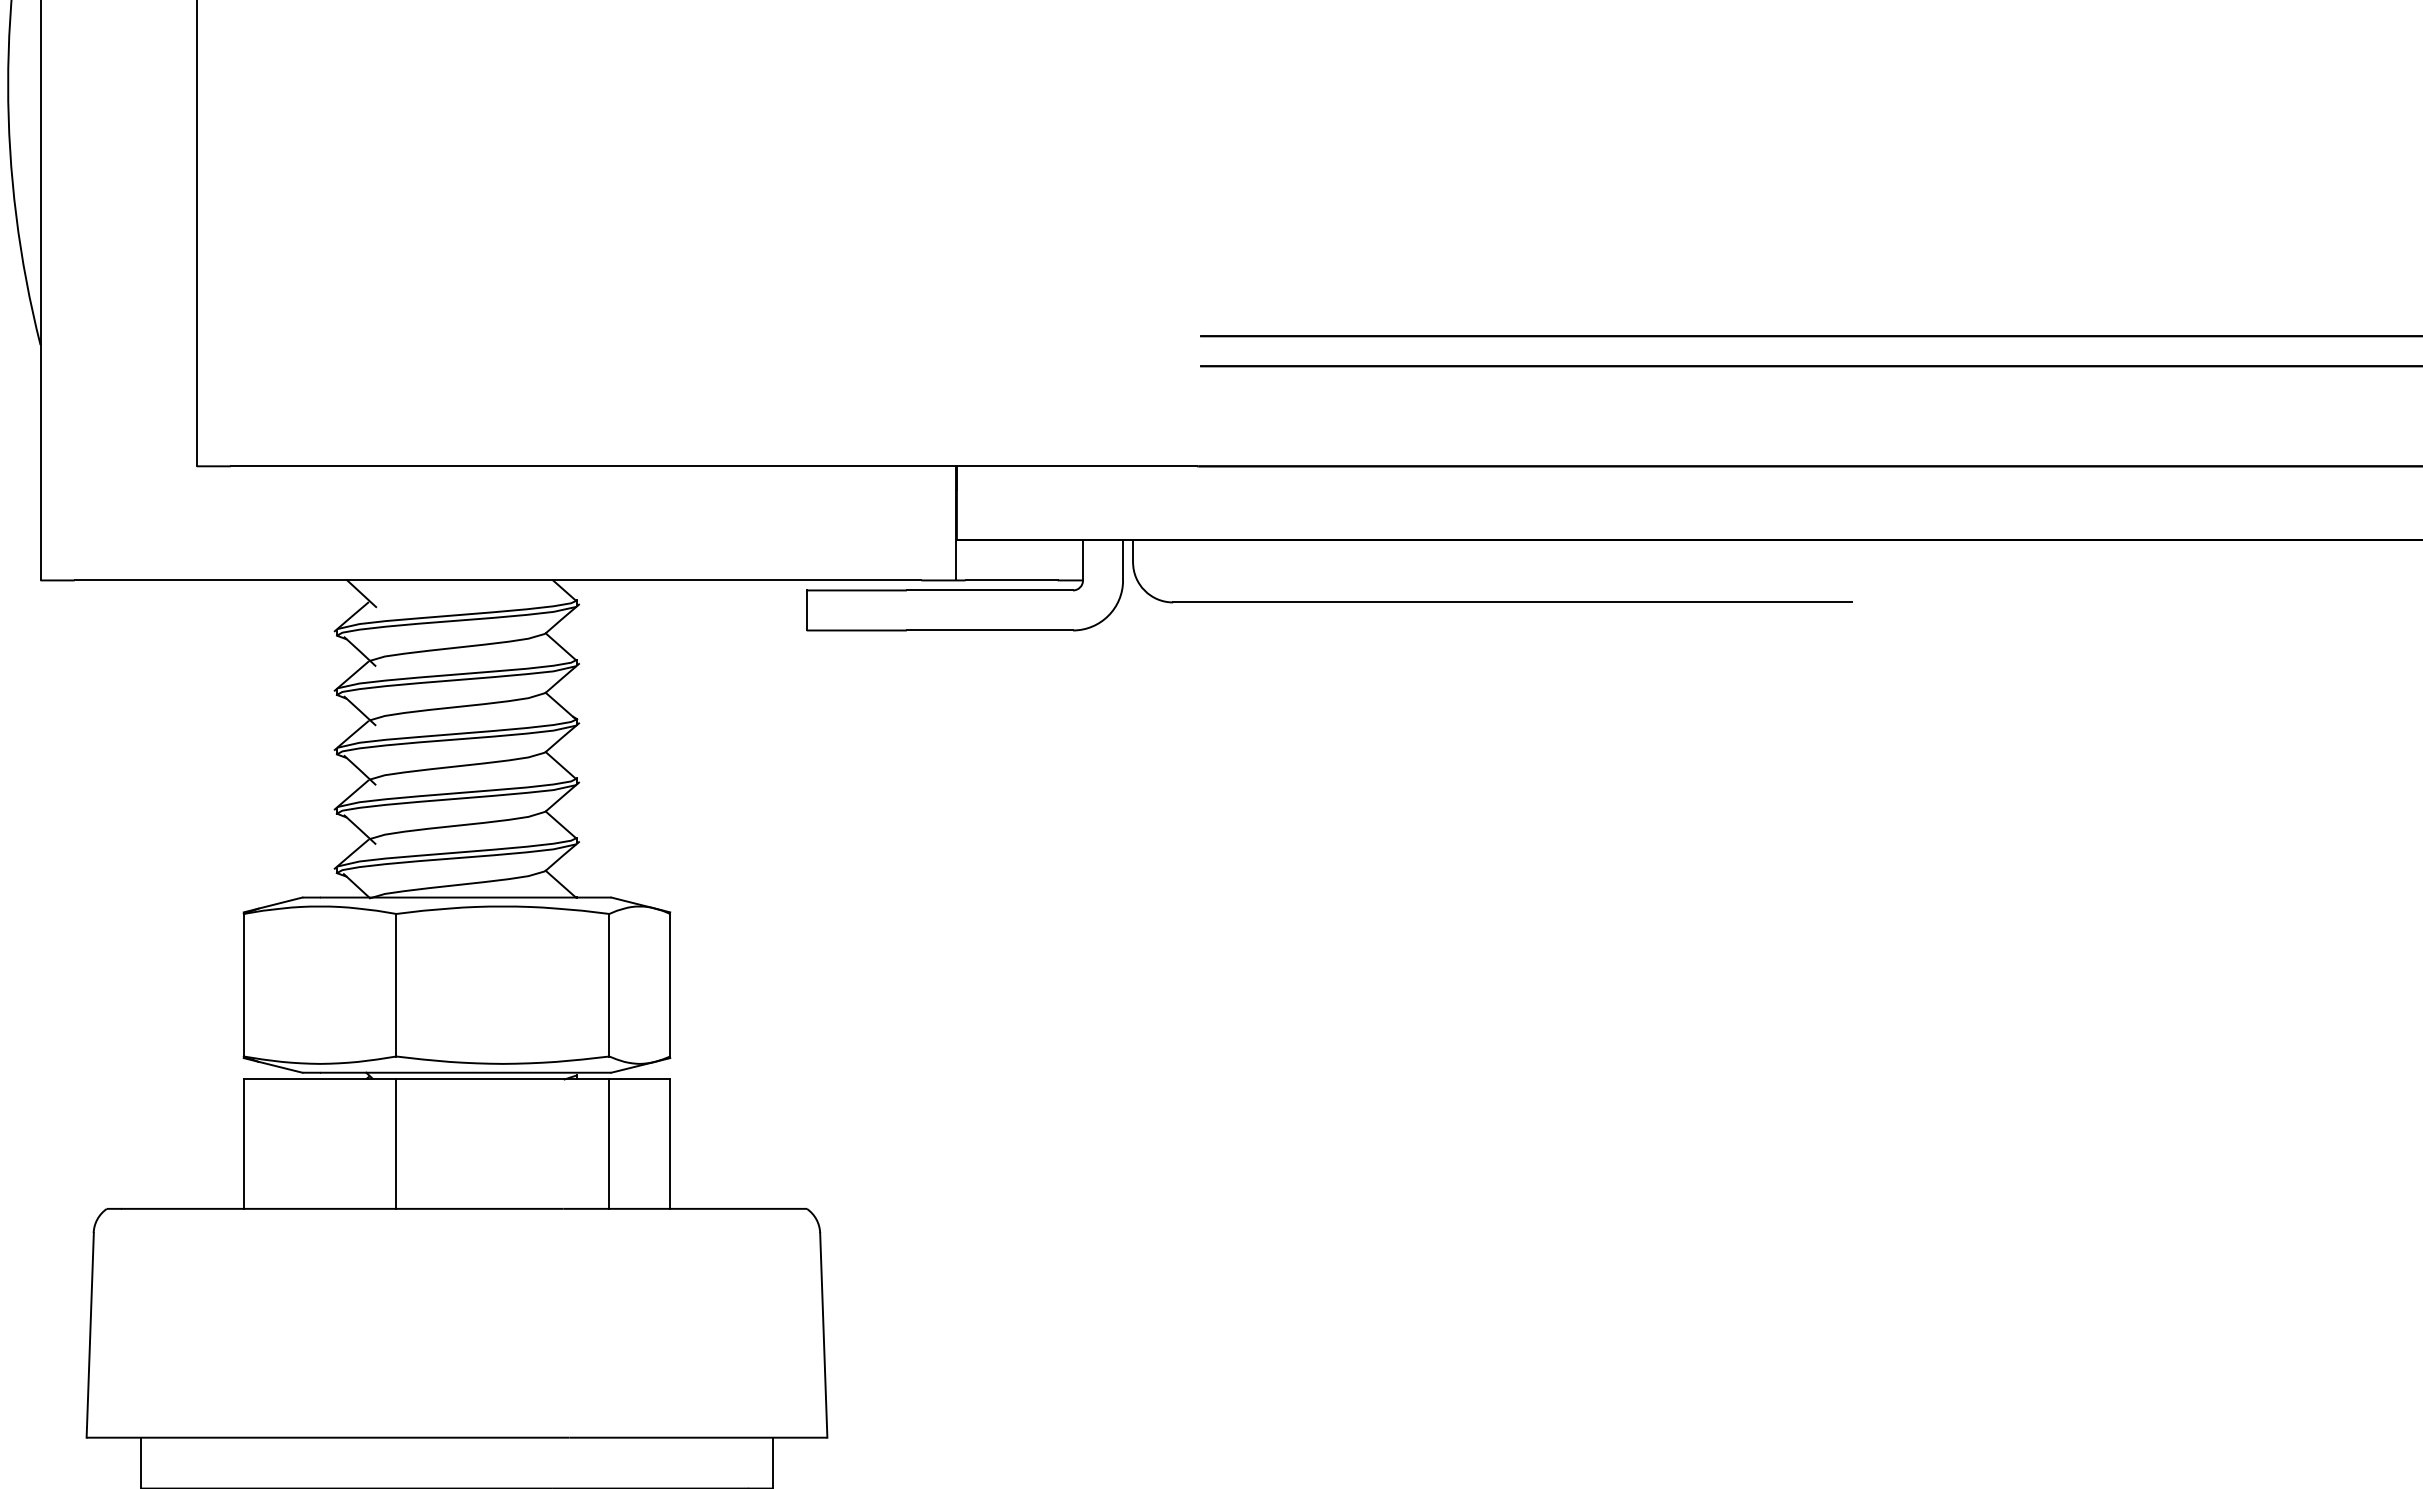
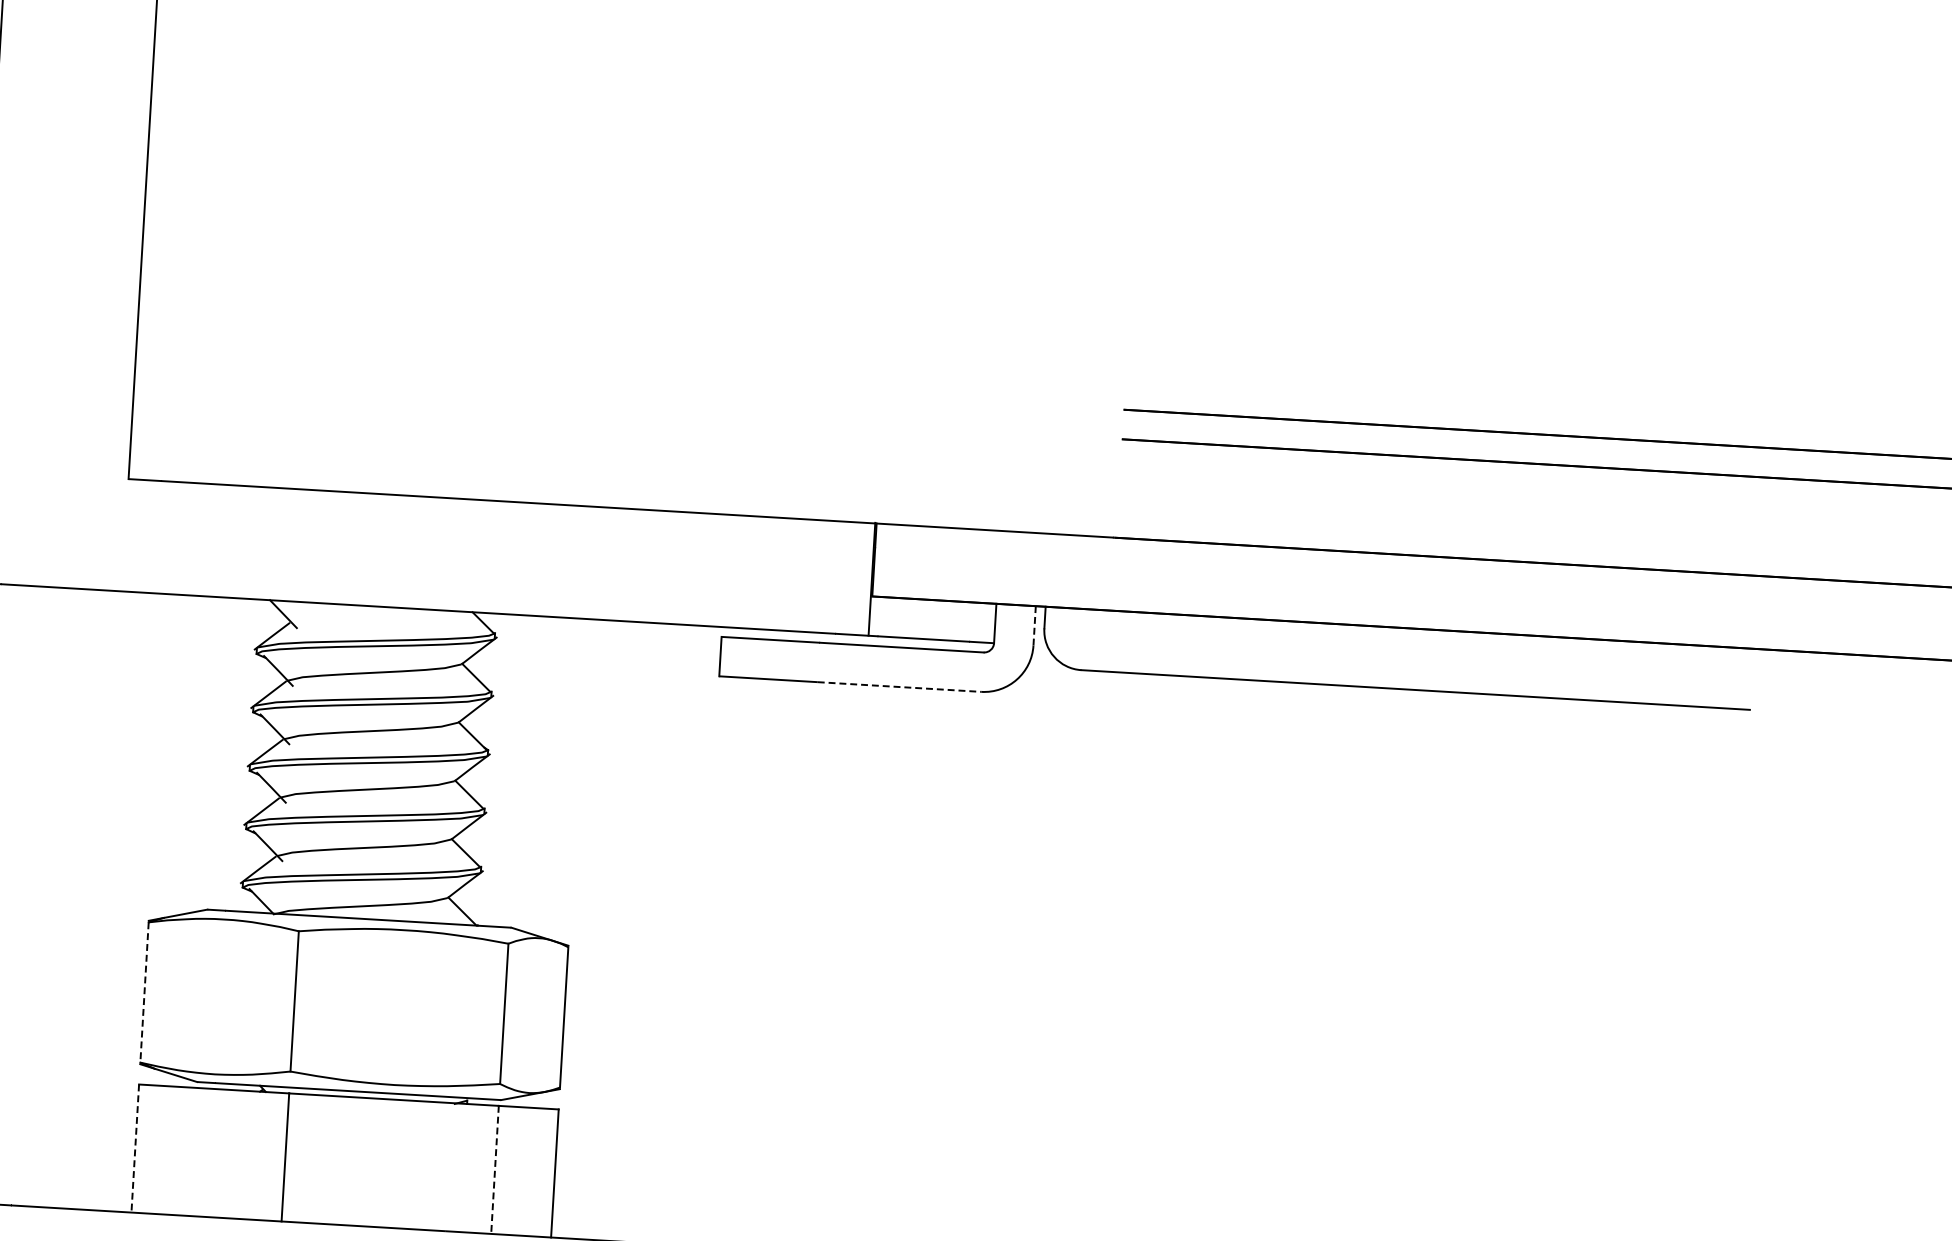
line: (1123, 560) -> (1035, 625), solid -> dashed
line: (990, 630) -> (900, 687), solid -> dashed
line: (243, 985) -> (144, 992), solid -> dashed
line: (243, 1144) -> (134, 1149), solid -> dashed
line: (609, 1144) -> (495, 1170), solid -> dashed

